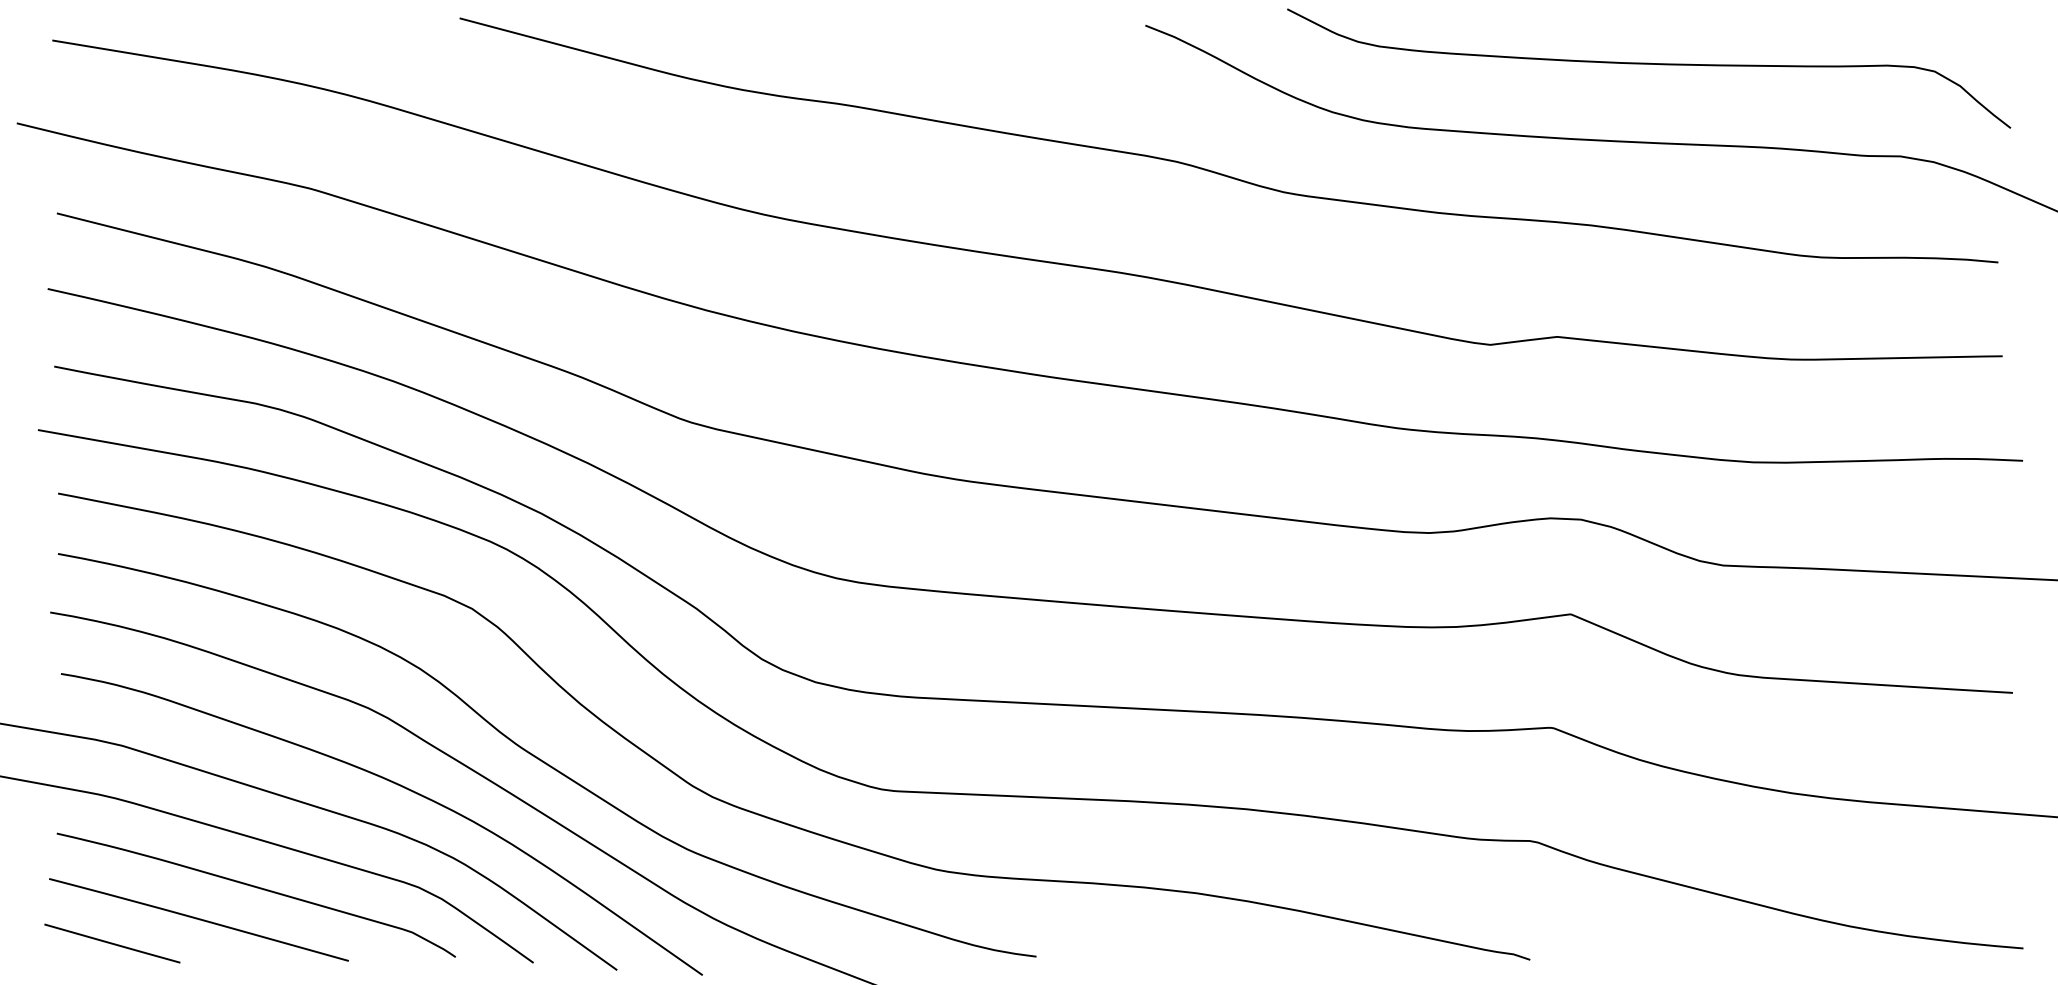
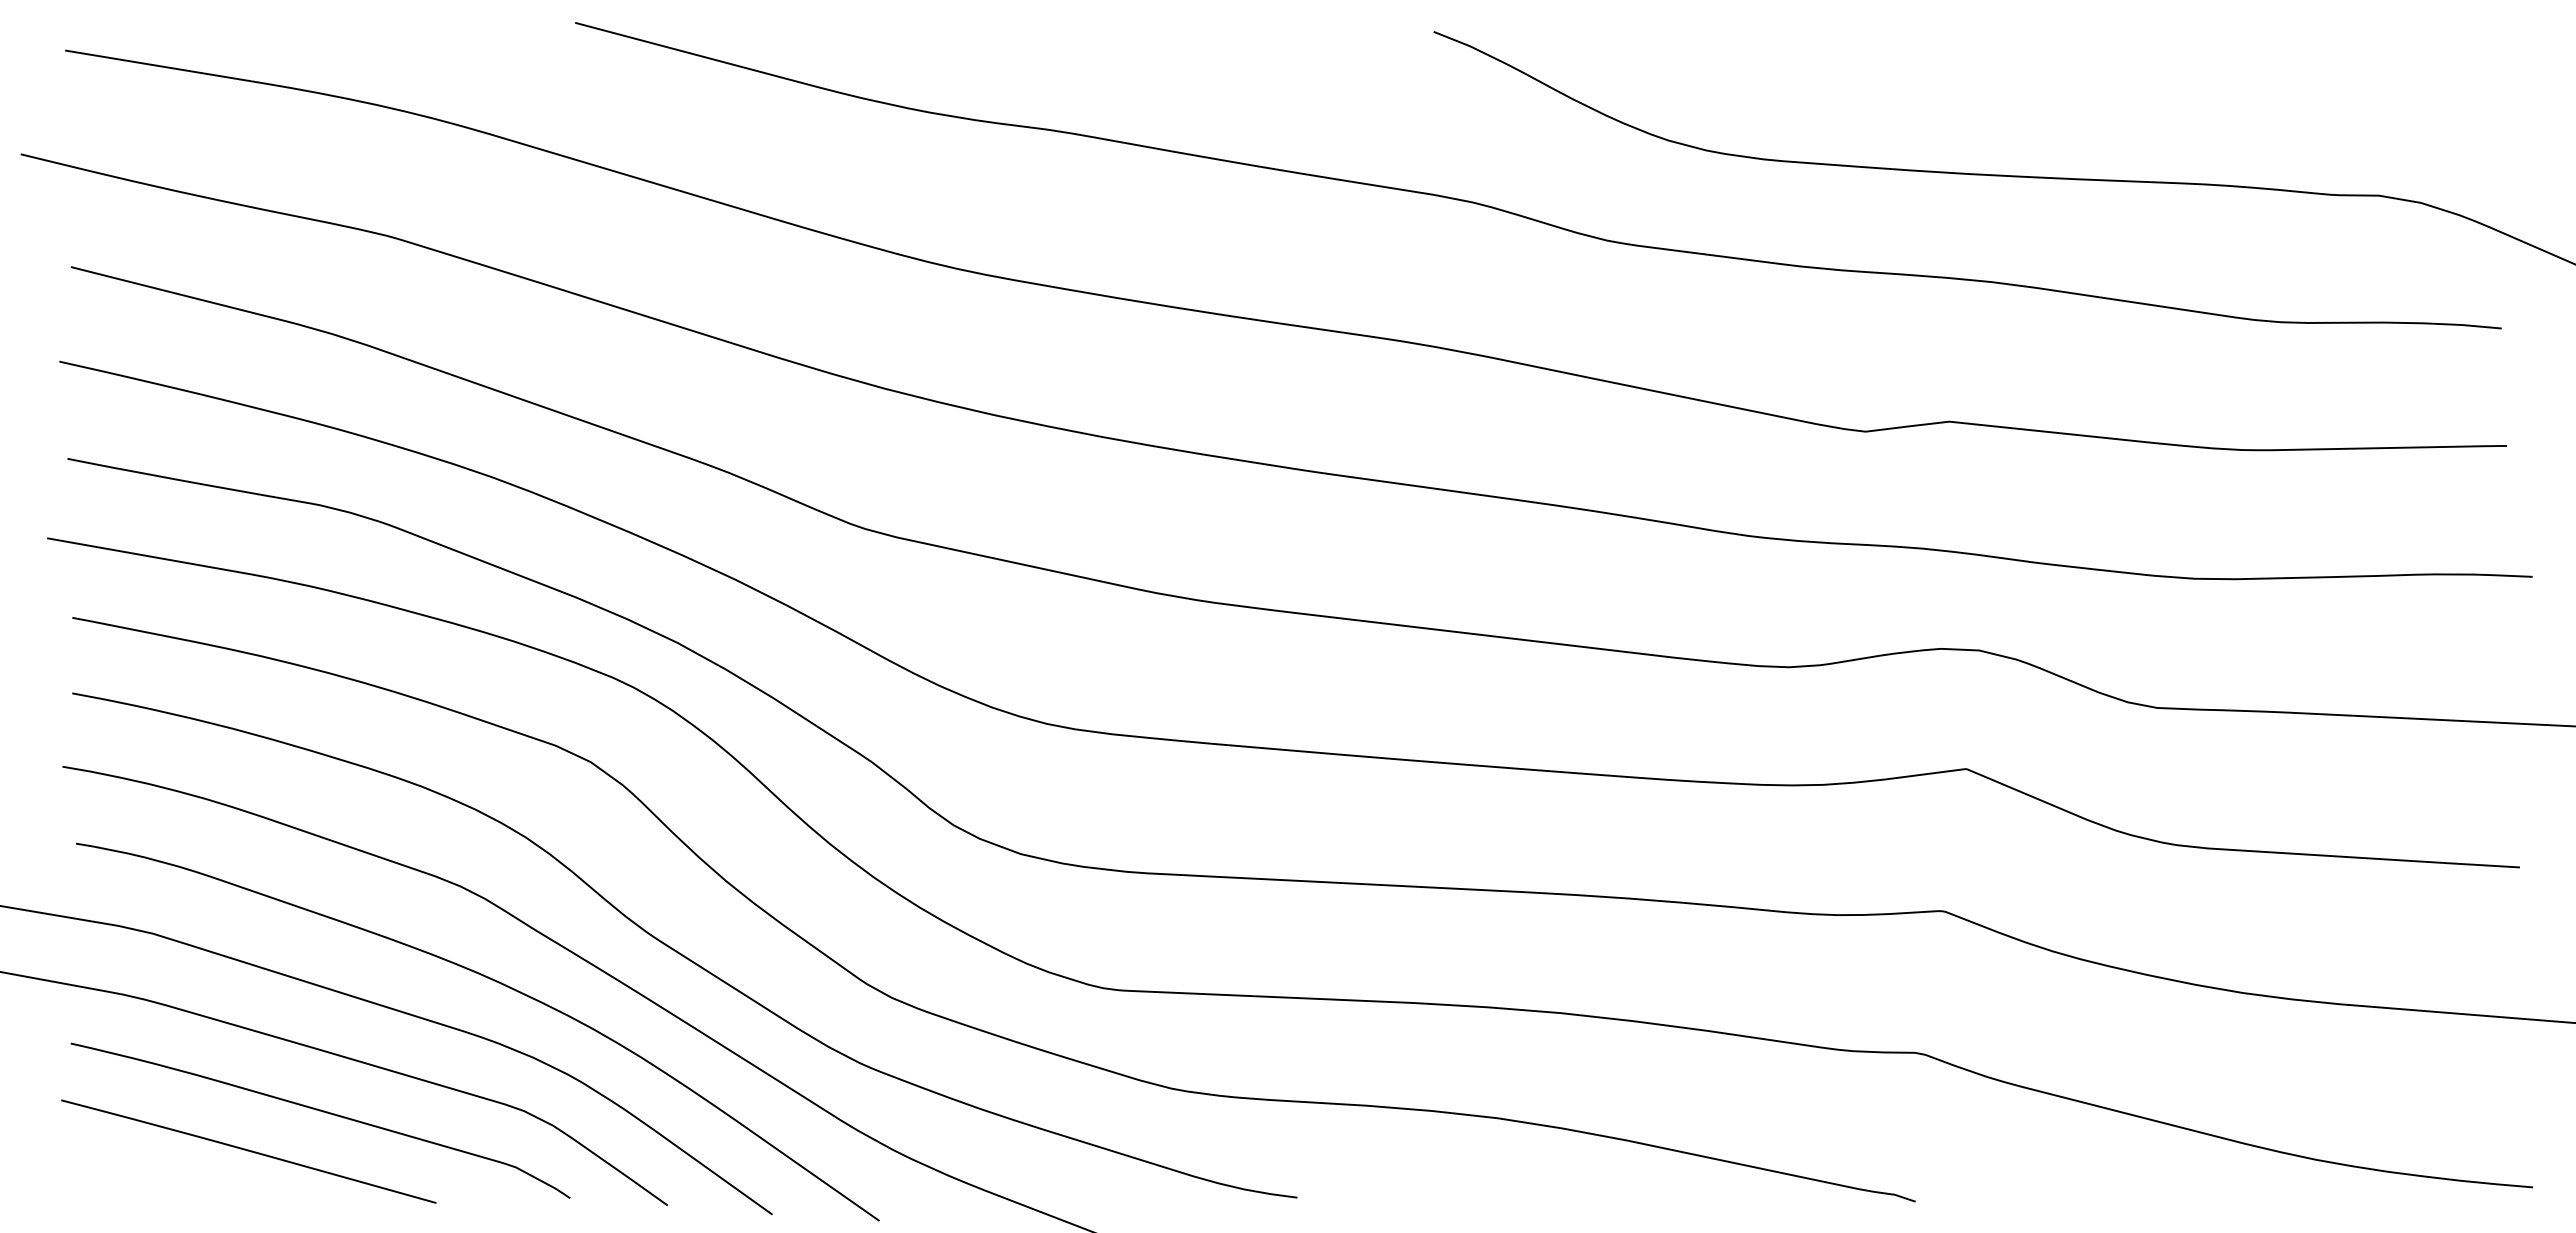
curve: (1649, 64) -> (2064, 80), removed
line: (112, 942) -> (140, 1180), removed

